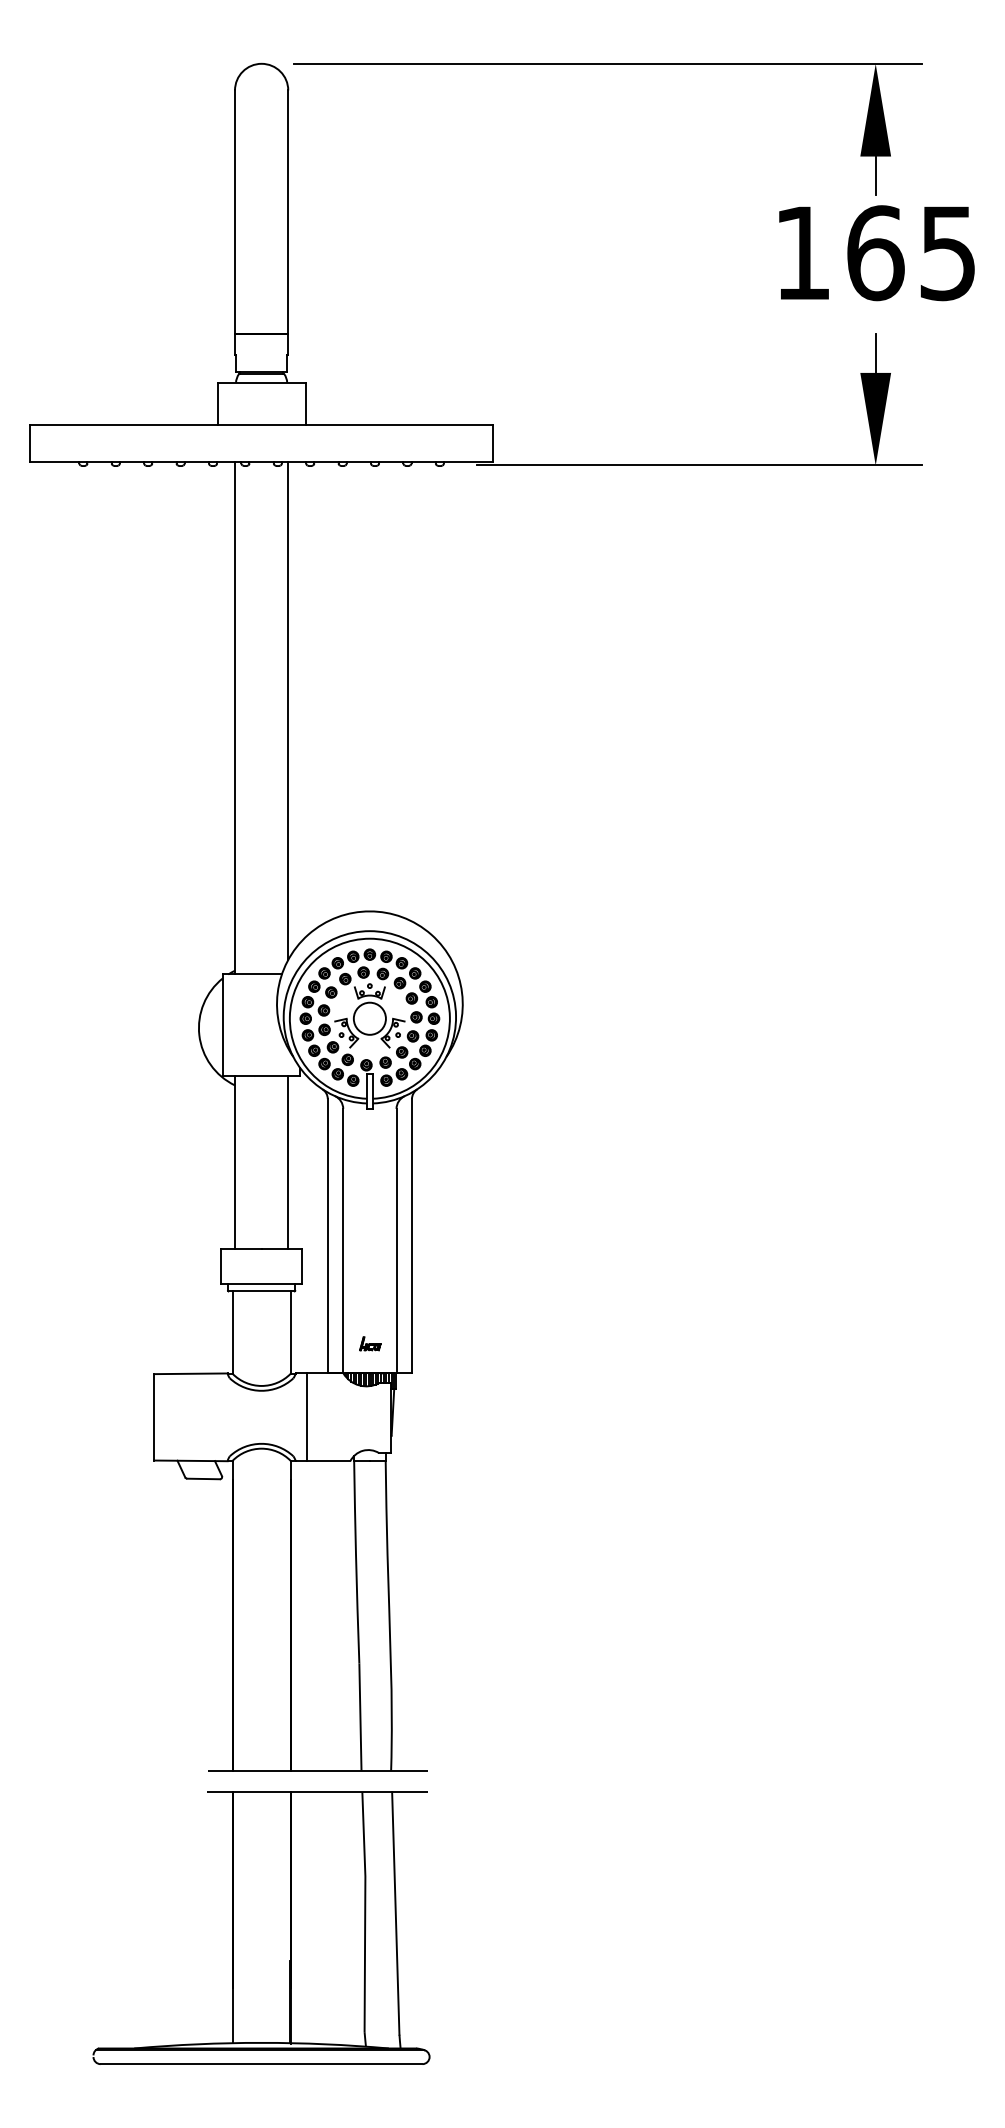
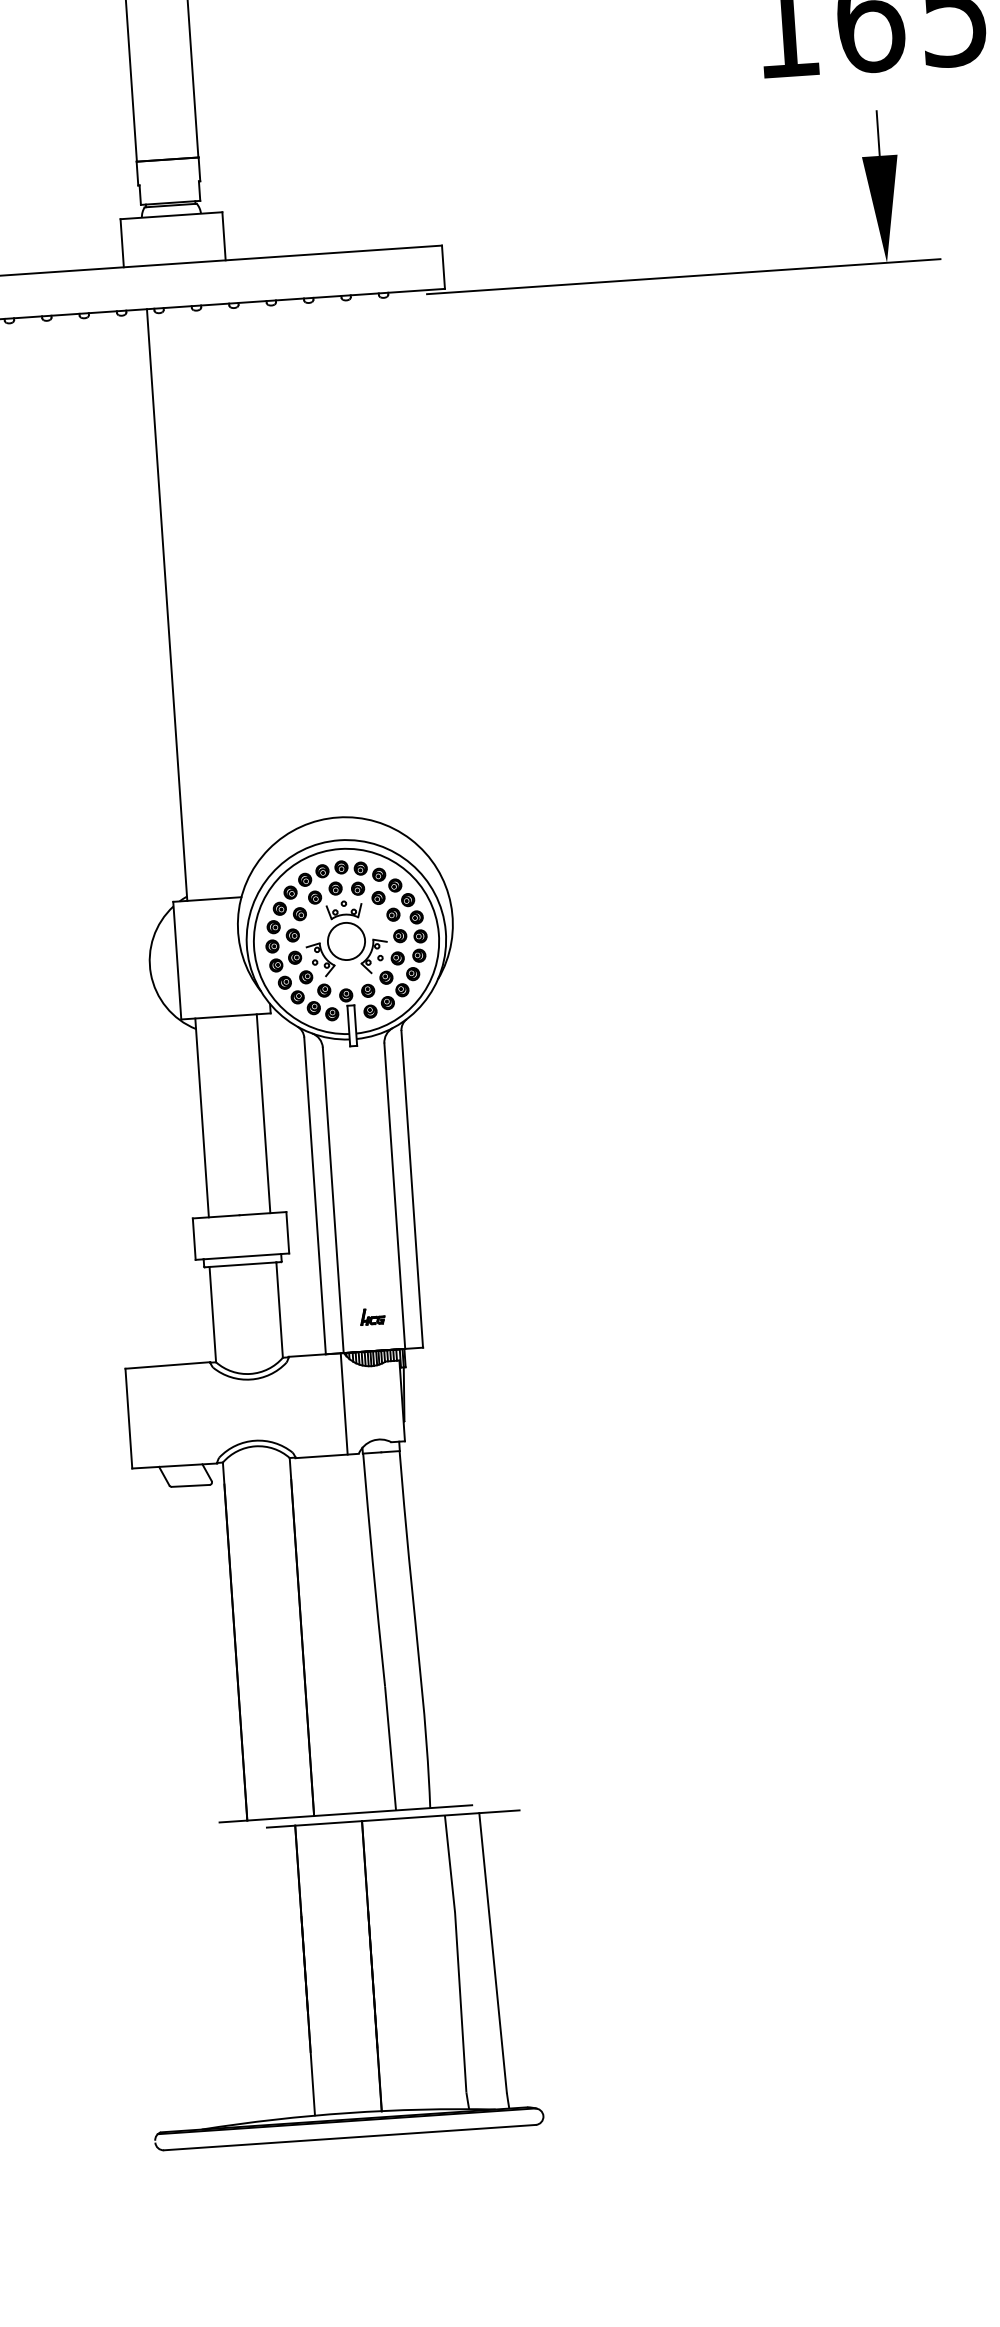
line: (288, 710) -> (228, 591), removed
line: (306, 1417) -> (343, 1404), moved
part: (261, 1927) -> (339, 1979), moved

